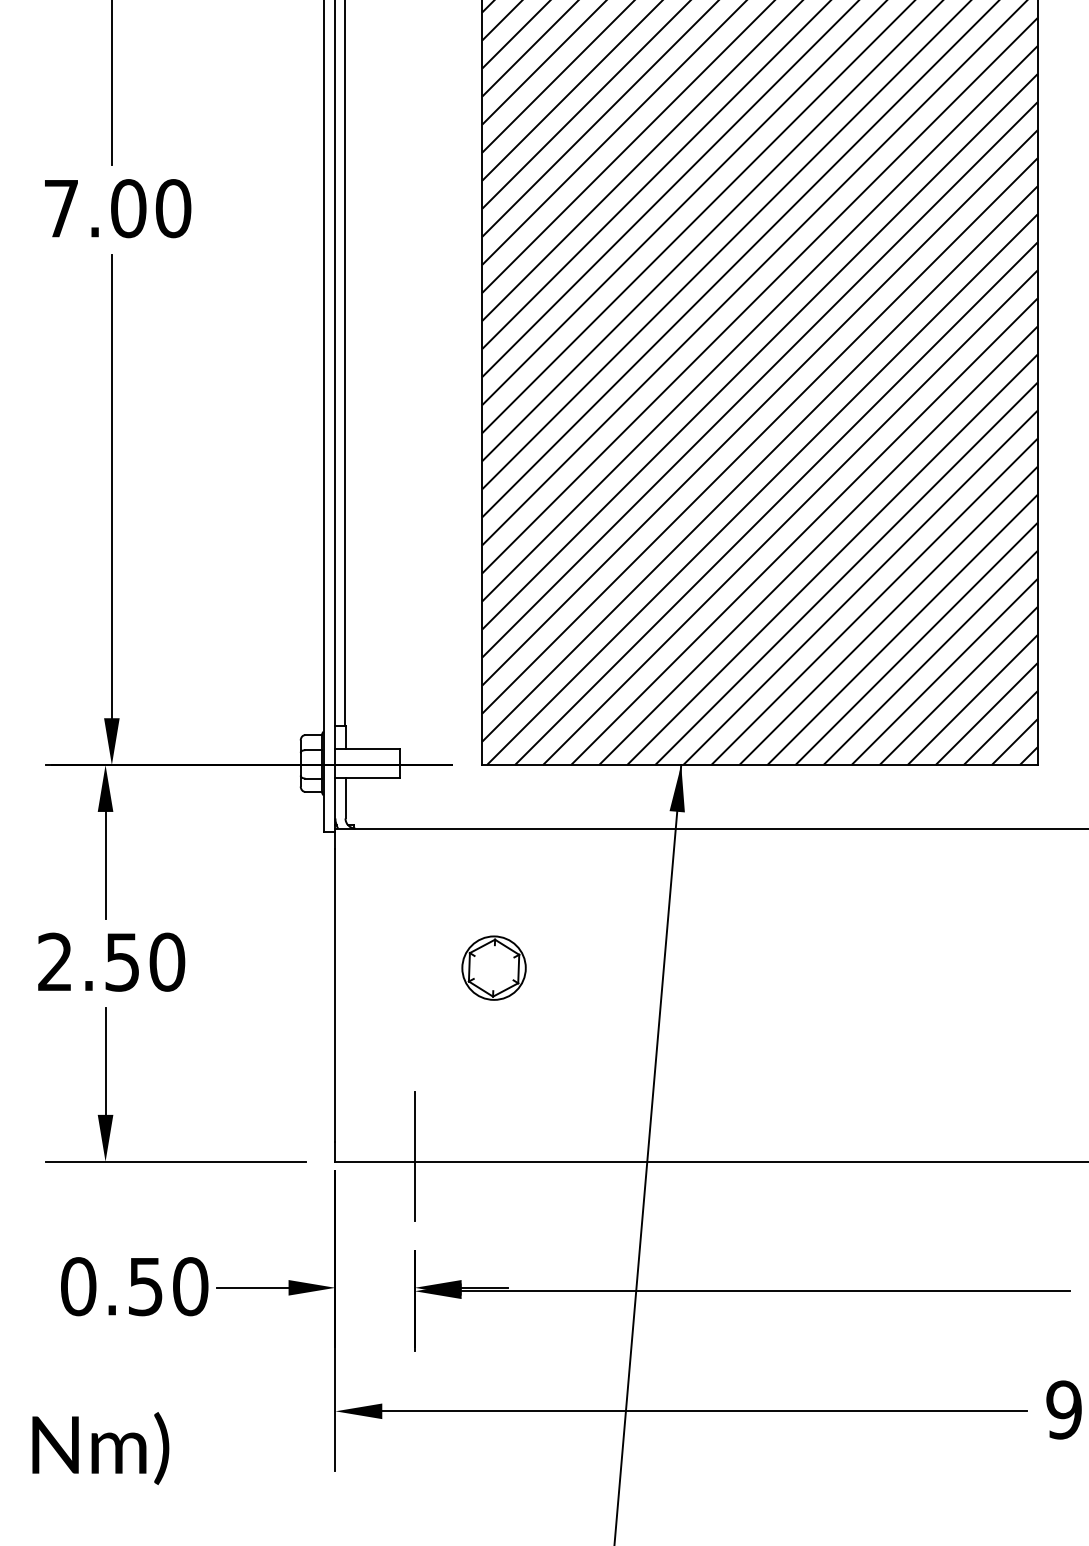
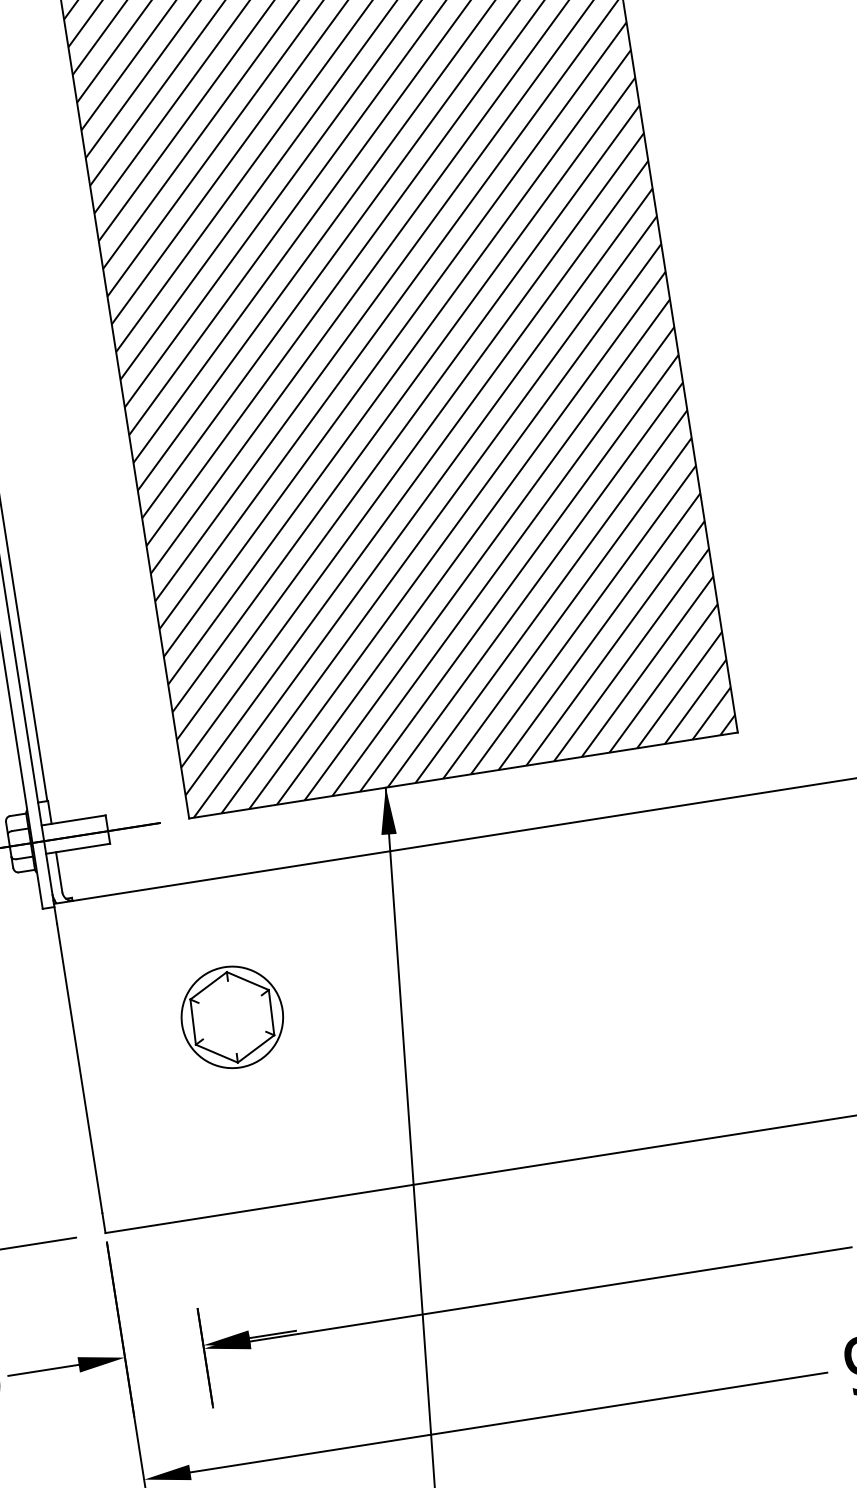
part: (493, 967) -> (231, 1016), size x1.6
line: (414, 1156) -> (182, 1215), removed

